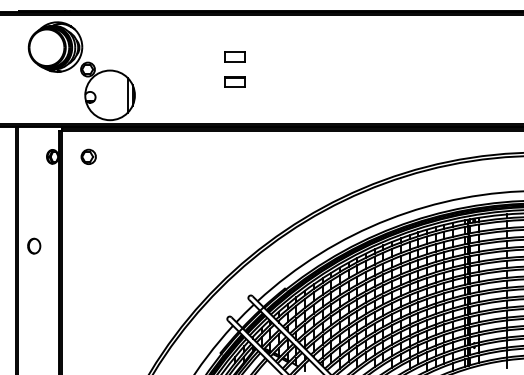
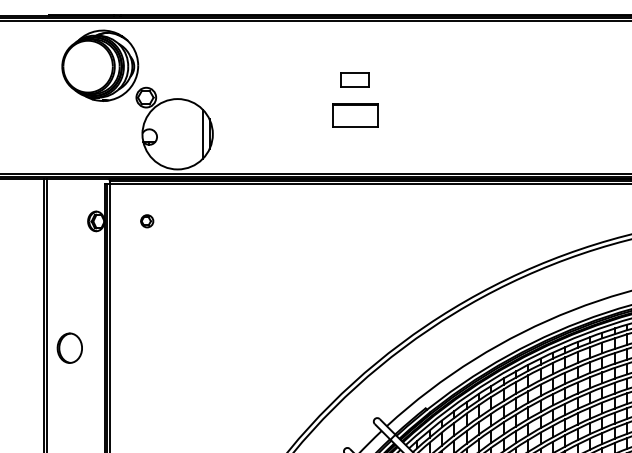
part: (234, 81) -> (354, 114), size x1.6
part: (88, 156) -> (147, 220), size x0.6
part: (34, 245) -> (70, 347), size x1.4

